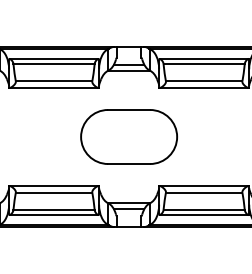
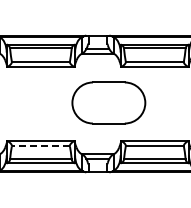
part: (128, 136) -> (108, 102), moved
line: (53, 192) -> (40, 146), solid -> dashed

